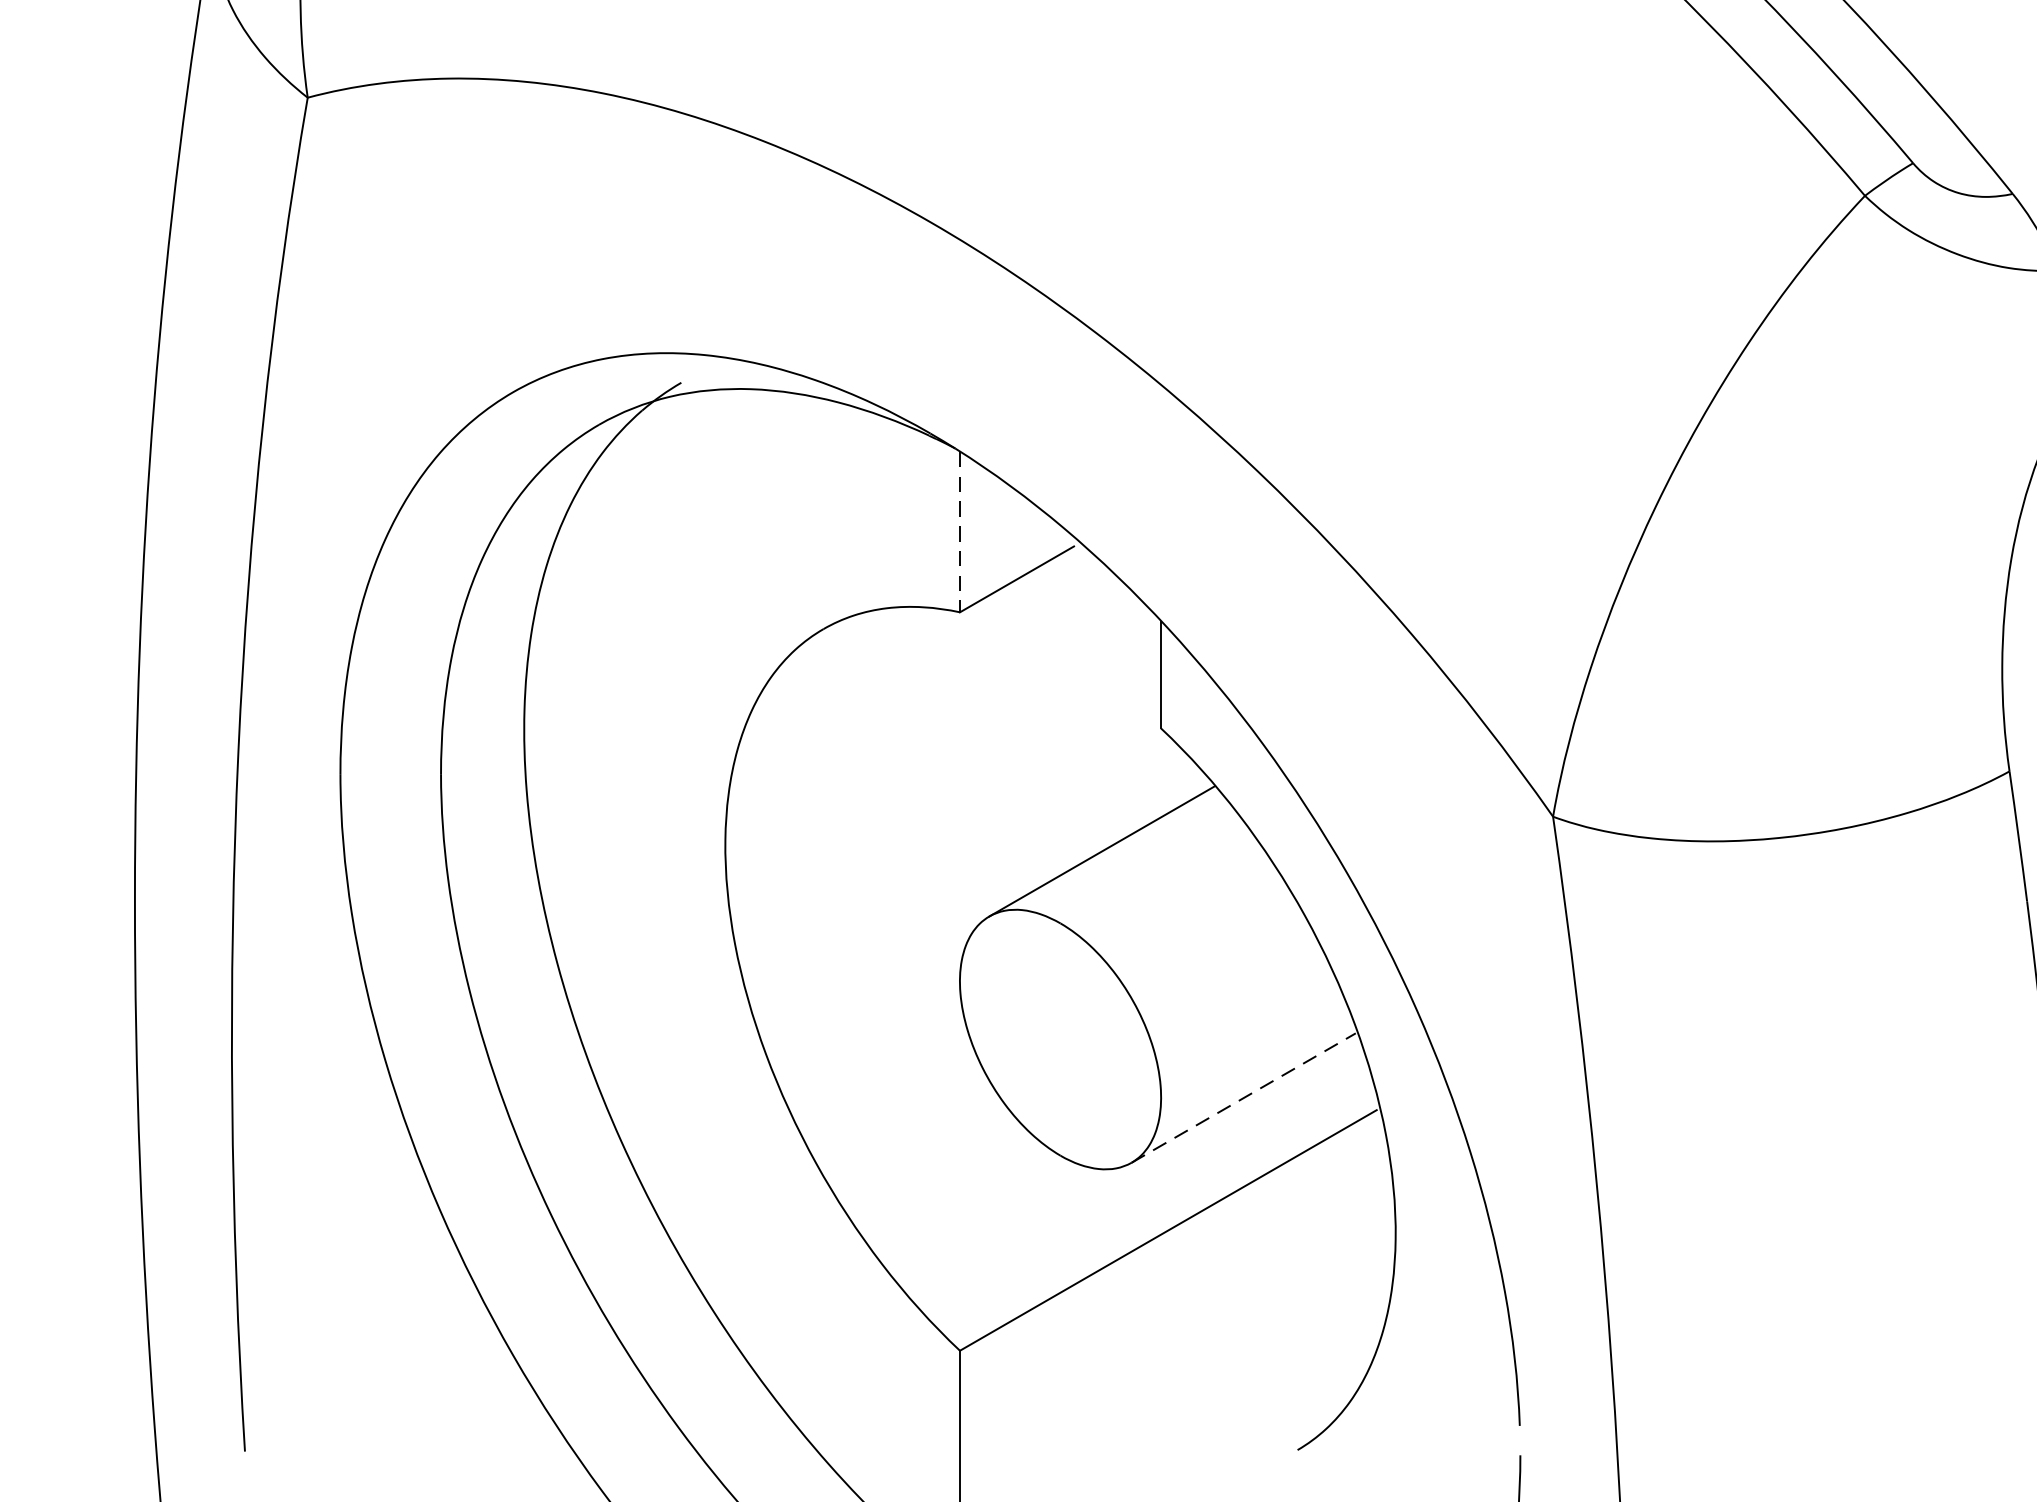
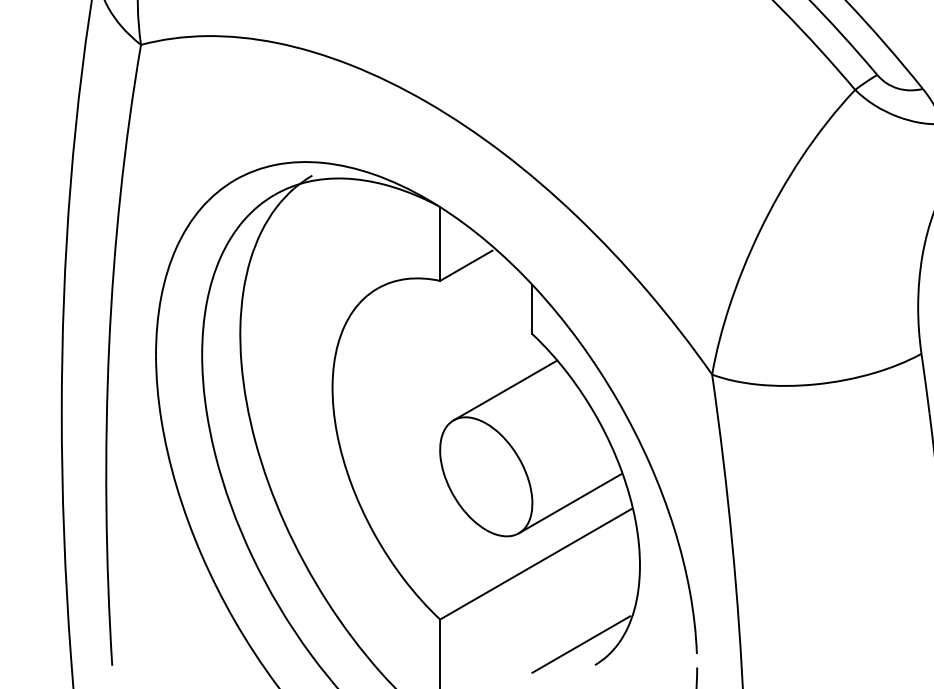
line: (960, 532) -> (440, 244), dashed -> solid
line: (1244, 1097) -> (570, 503), dashed -> solid
line: (1268, 1405) -> (581, 644), added

